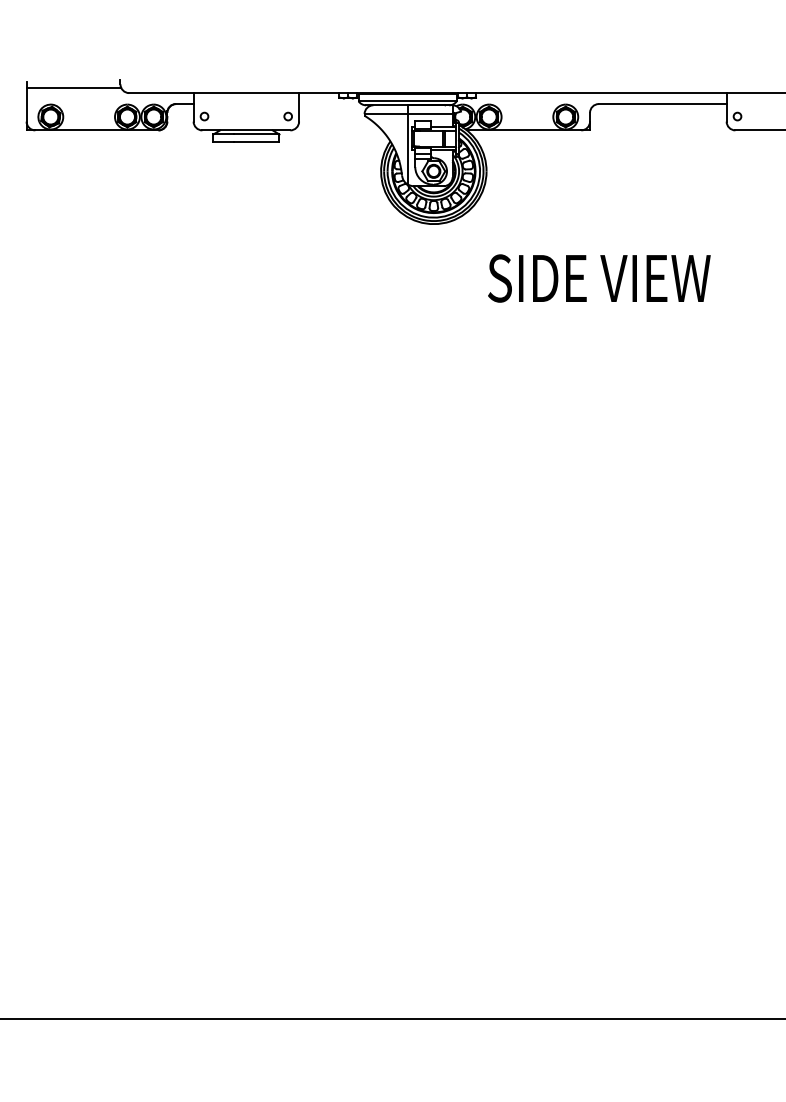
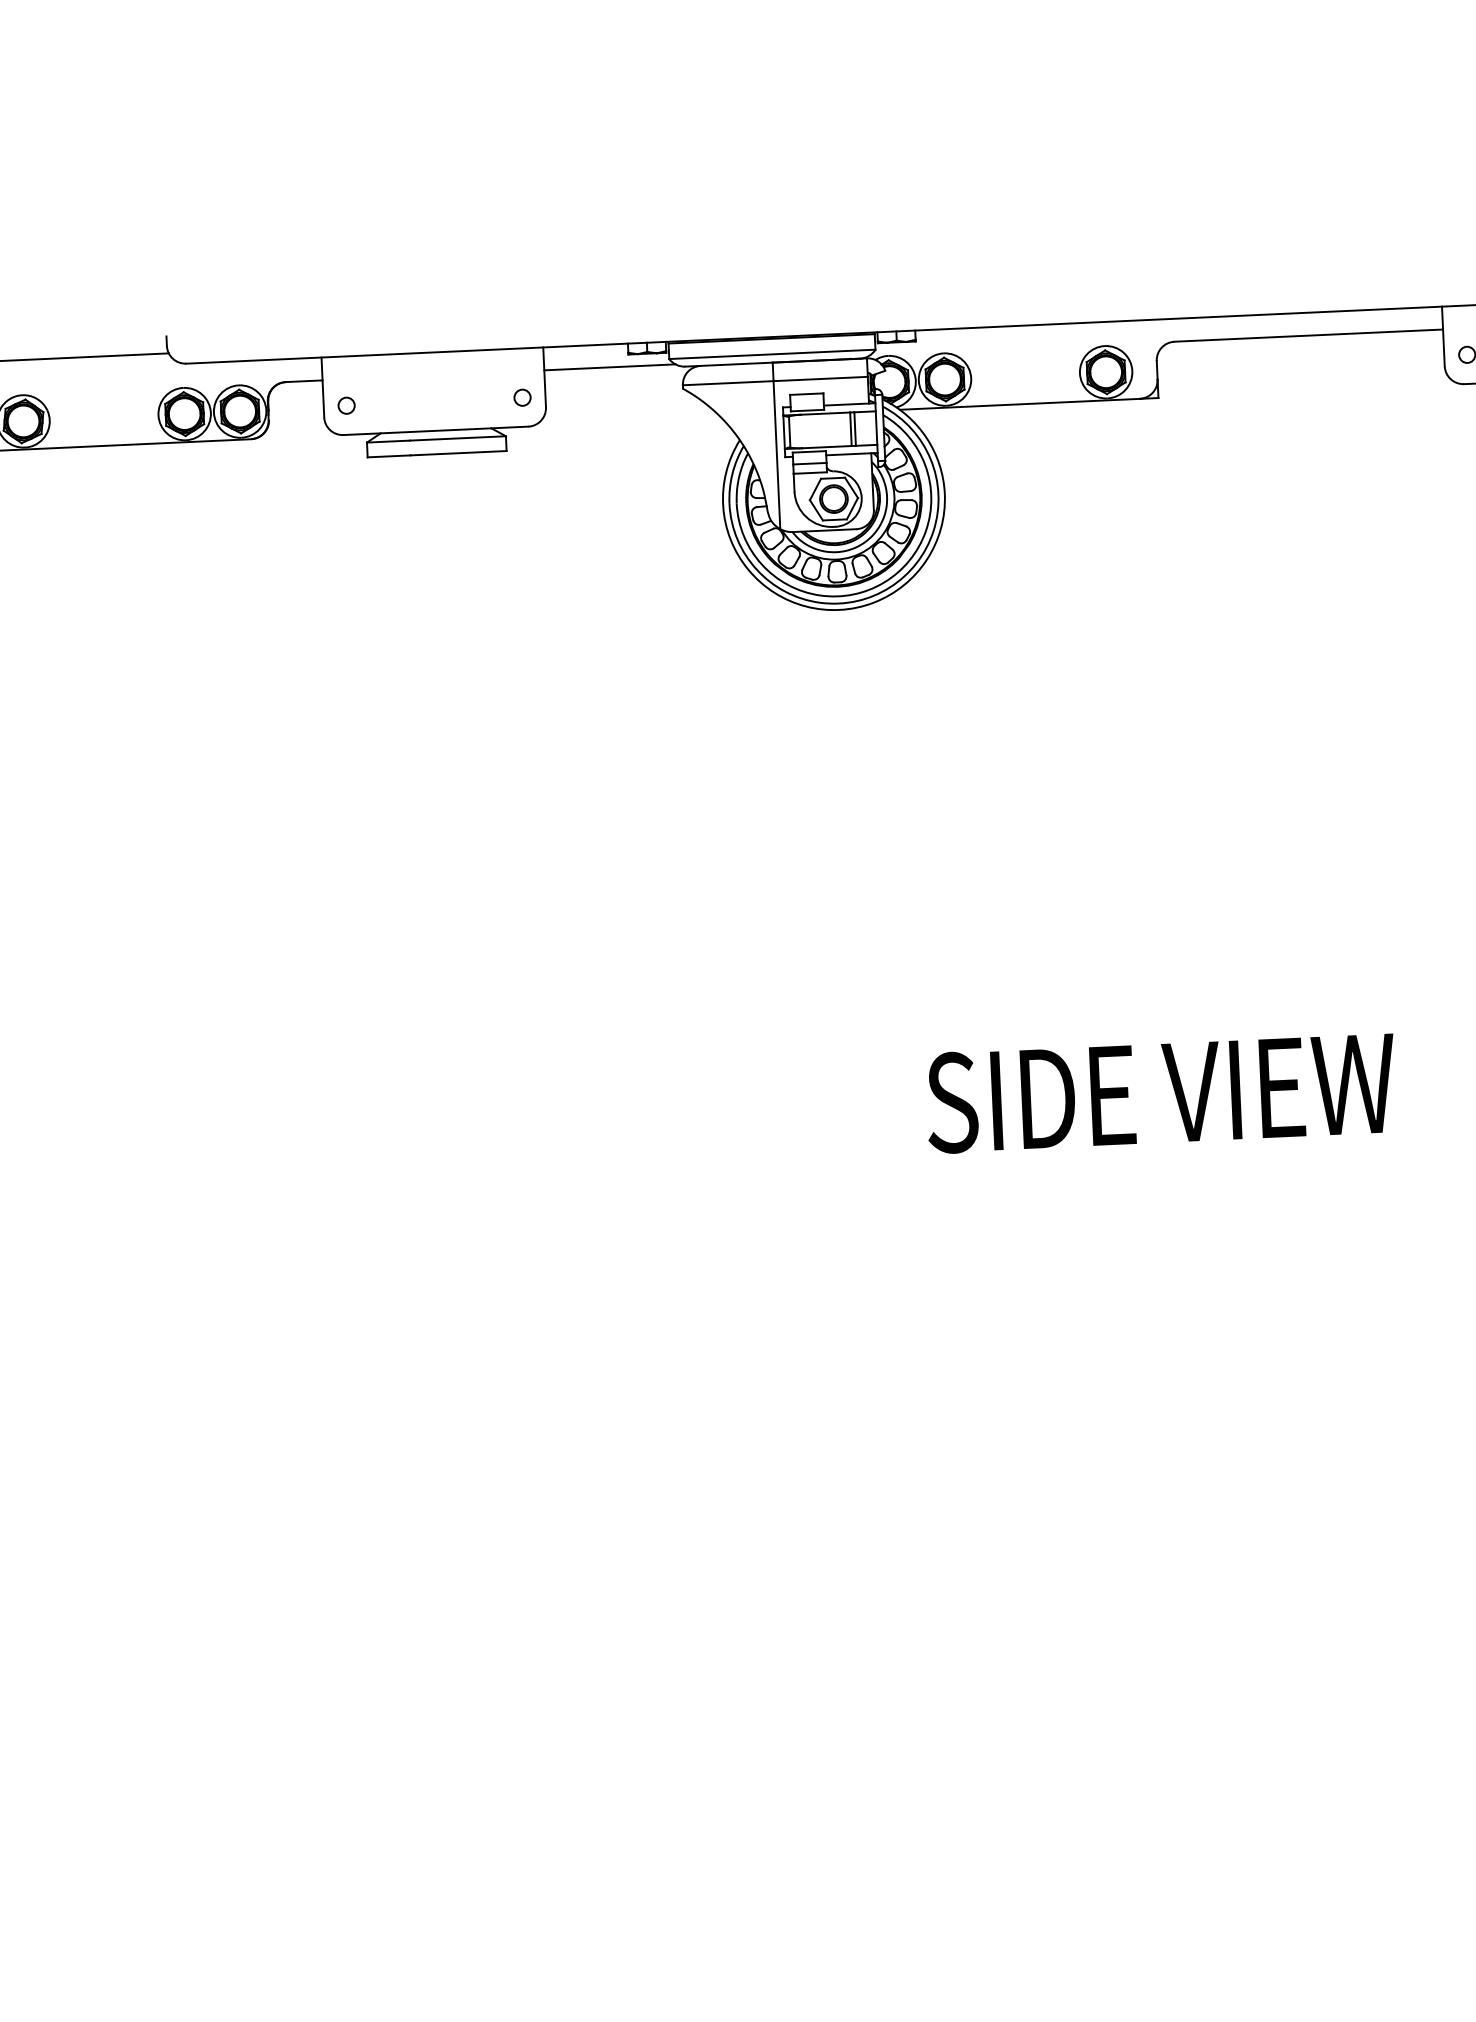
line: (330, 104) -> (610, 368), added
text: (599, 278) -> (1161, 1093), moved

